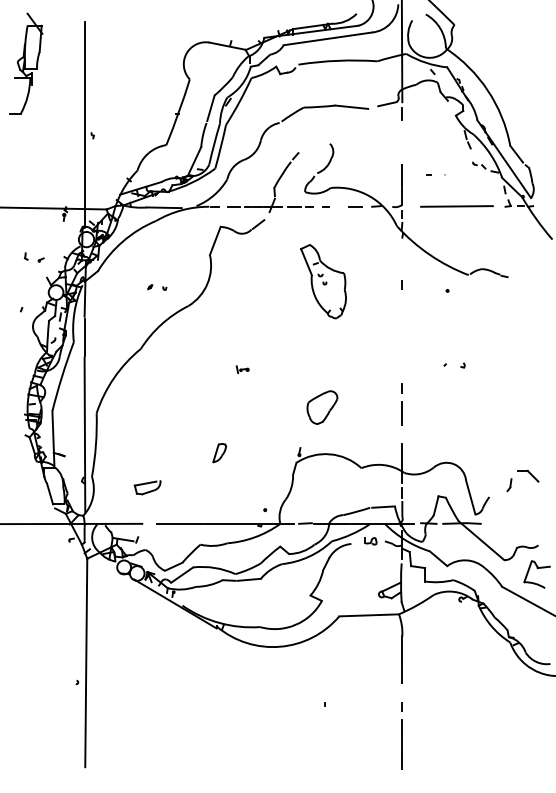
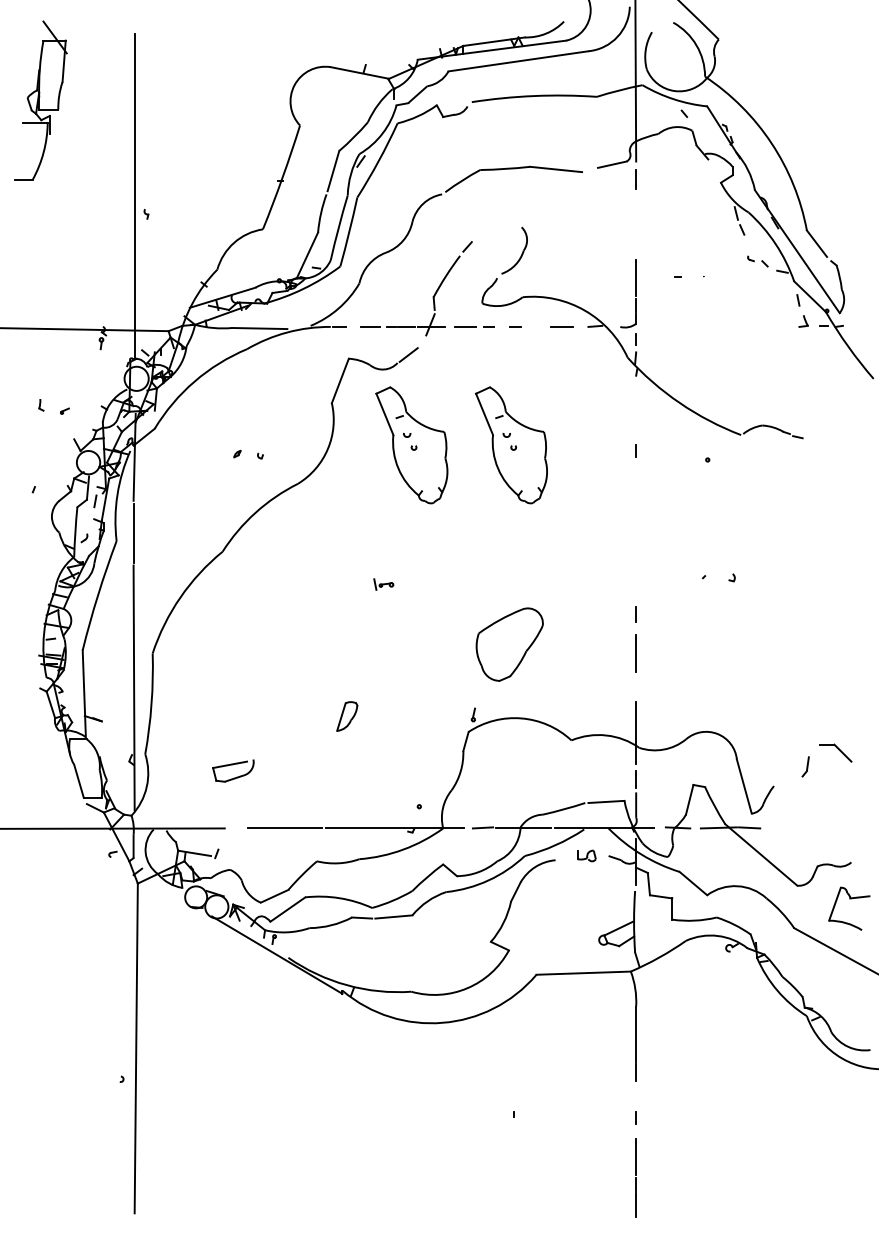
line: (456, 206) -> (721, 326), removed
part: (260, 281) -> (411, 445), added
part: (322, 407) -> (509, 644), size x1.4

